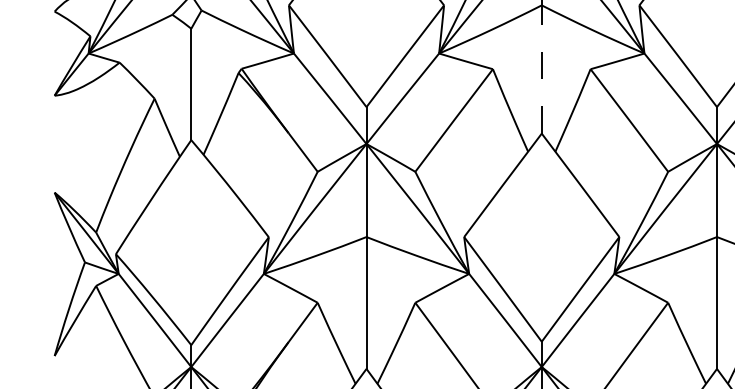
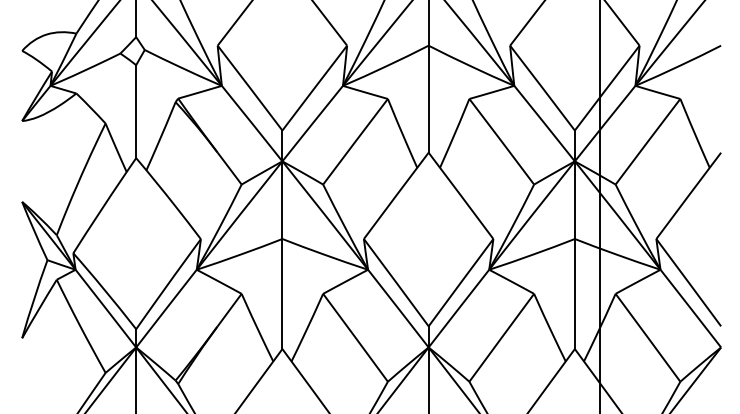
line: (541, 69) -> (428, 99), dashed -> solid

